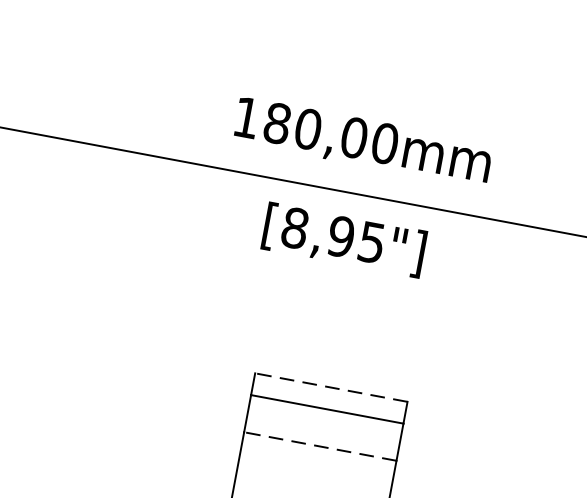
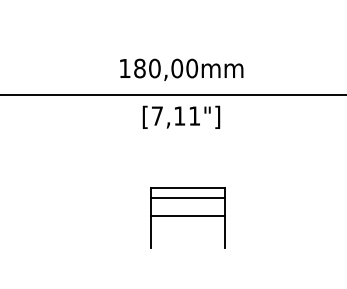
text: (332, 233) -> (175, 115), [8,95"] -> [7,11"]
line: (331, 387) -> (188, 187), dashed -> solid
line: (320, 447) -> (188, 216), dashed -> solid

